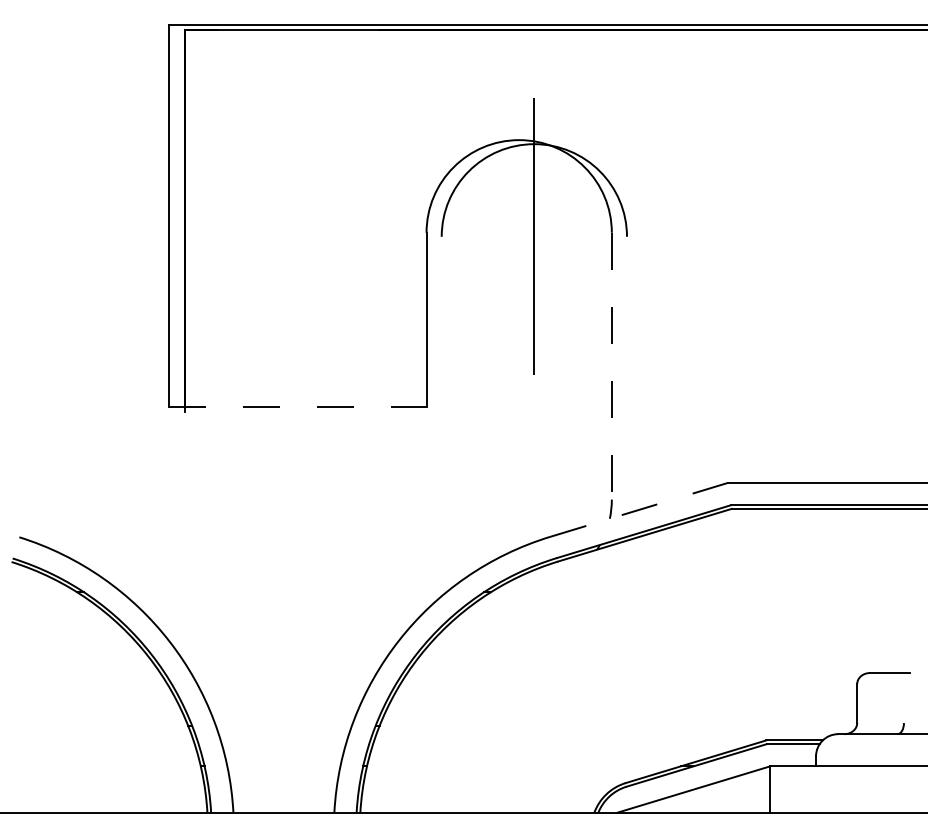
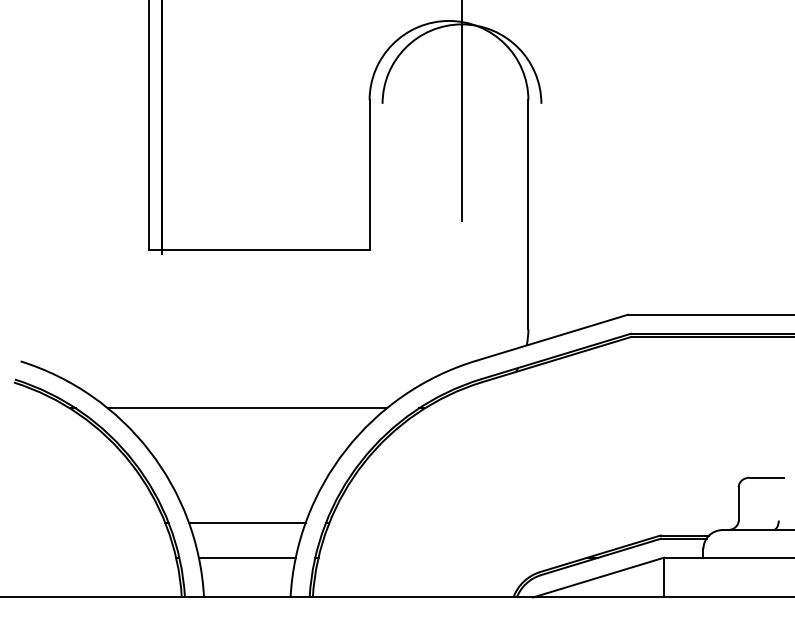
line: (611, 366) -> (528, 214), dashed -> solid
line: (297, 406) -> (258, 249), dashed -> solid
line: (639, 509) -> (552, 337), dashed -> solid
line: (283, 592) -> (246, 408), added
line: (283, 725) -> (246, 522), added
line: (283, 766) -> (246, 557), added

